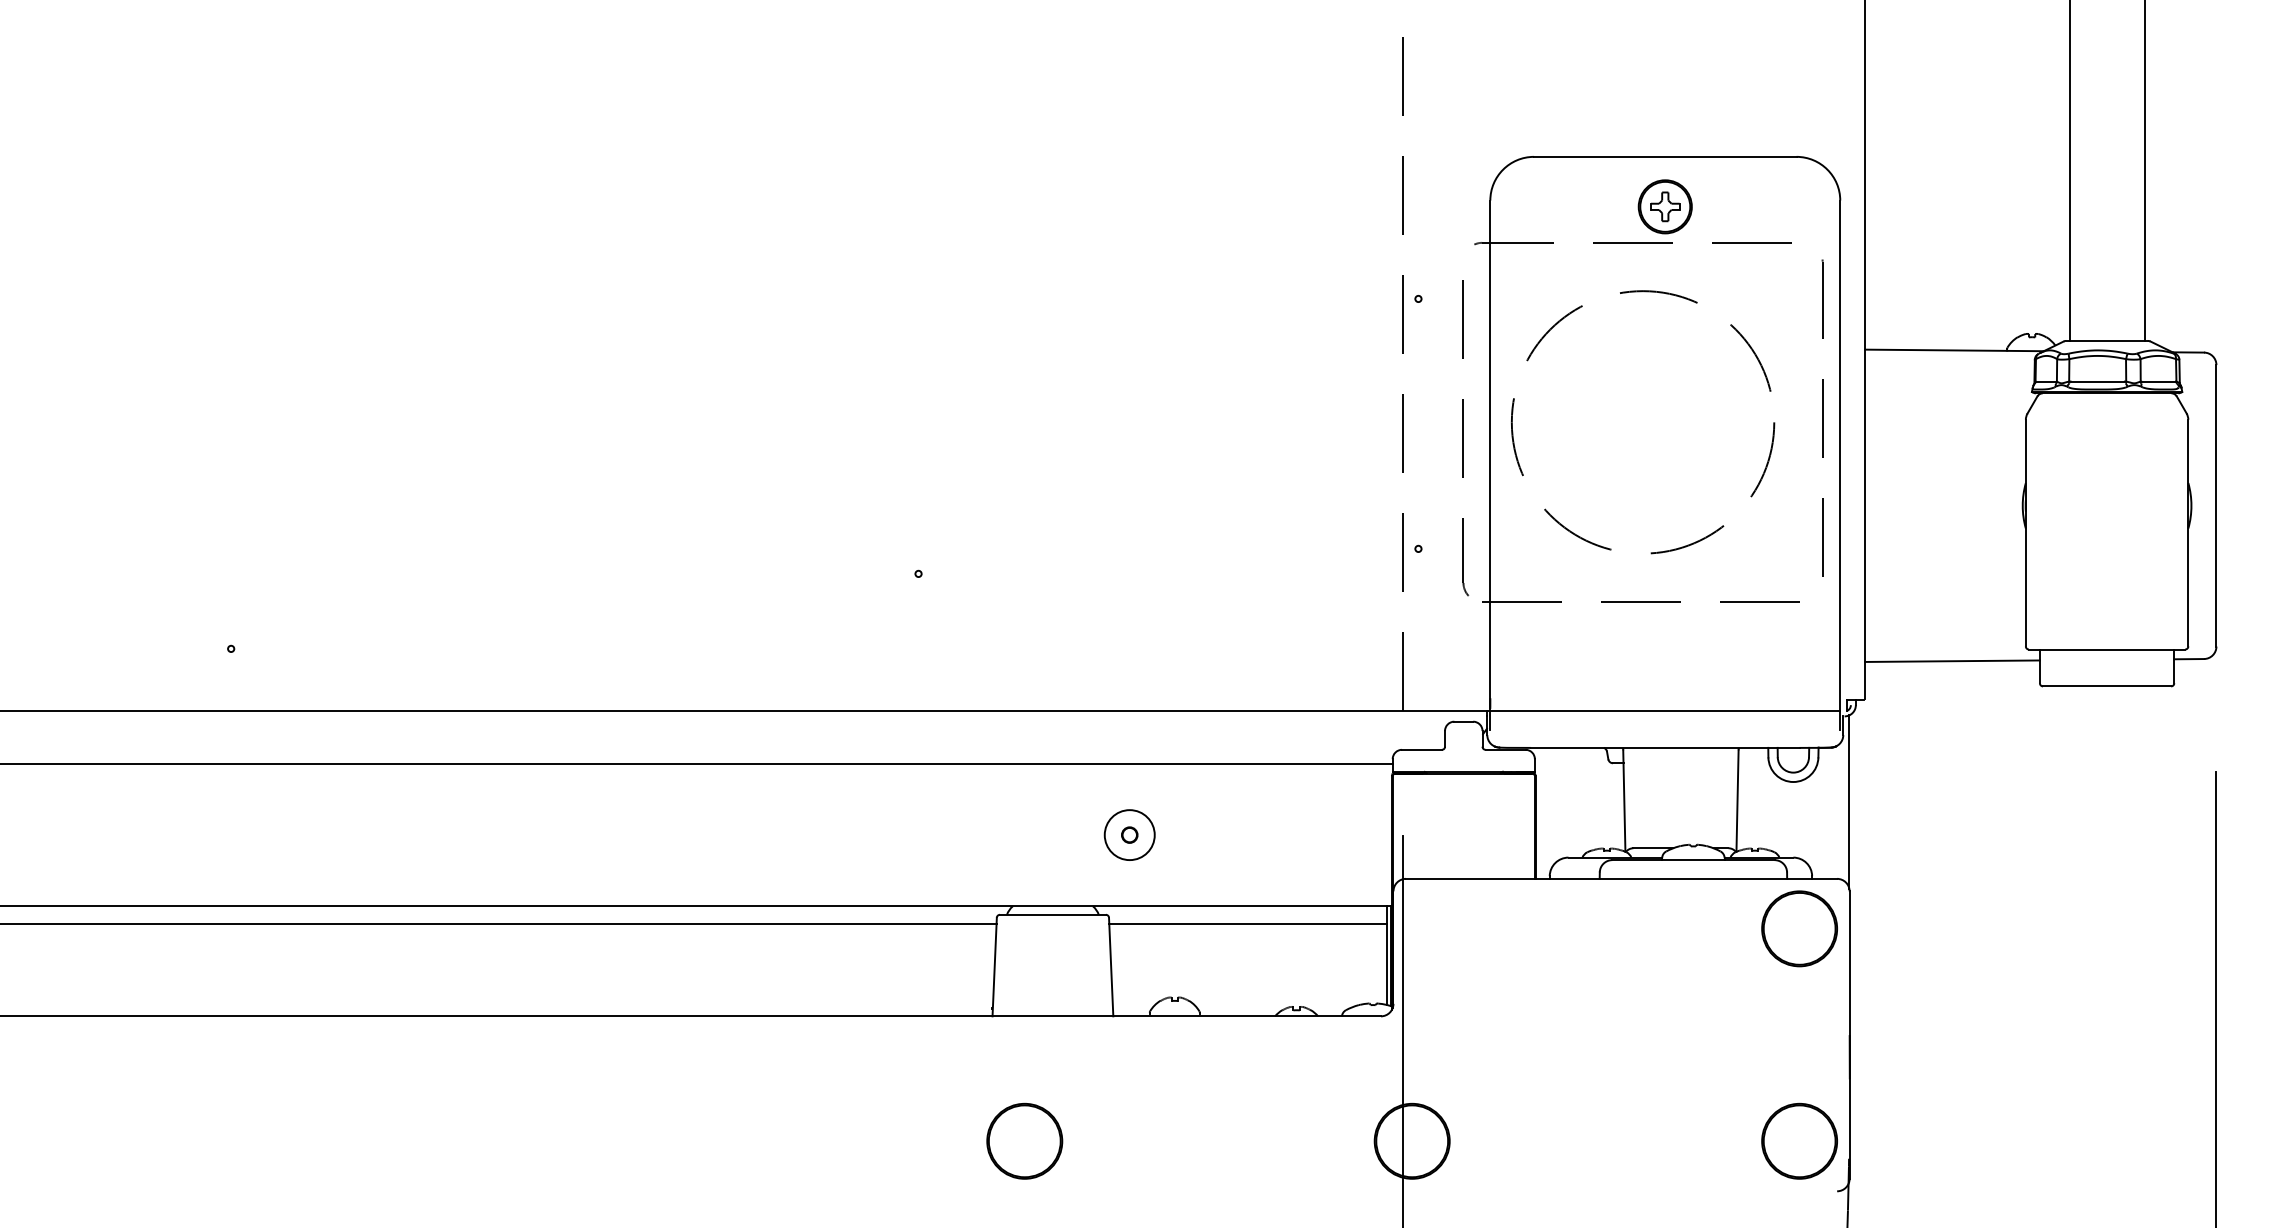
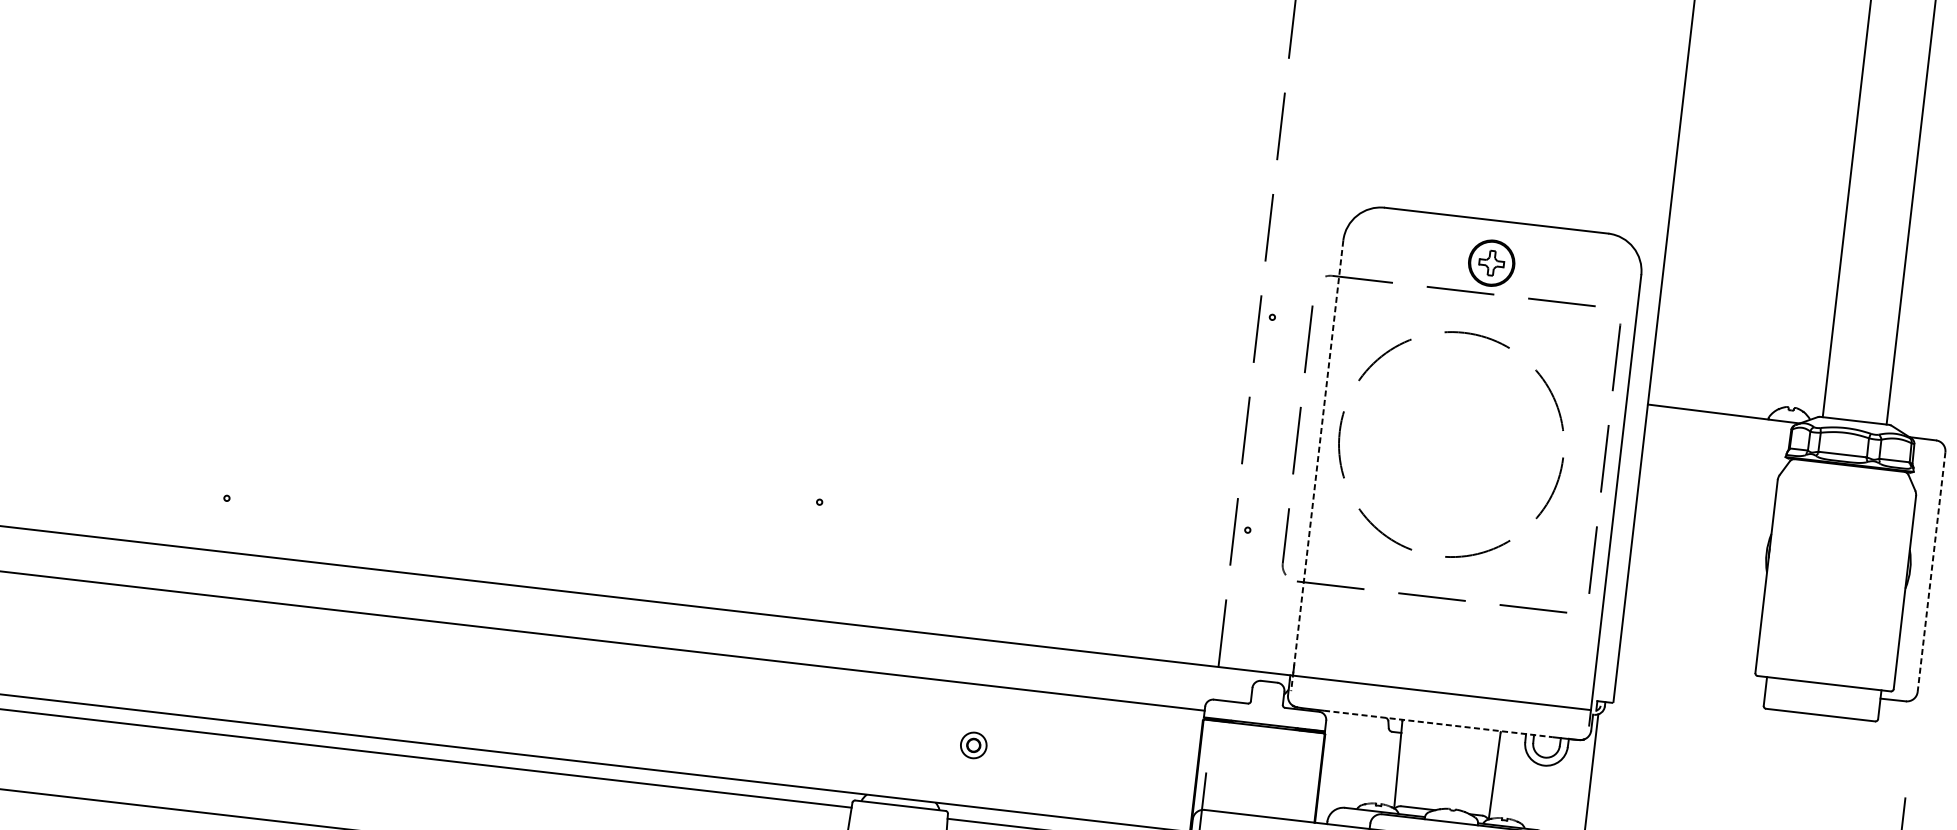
line: (1490, 465) -> (1317, 466), solid -> dashed
line: (2216, 505) -> (1931, 571), solid -> dashed
line: (1952, 660) -> (1691, 677), removed
line: (1665, 747) -> (1438, 723), solid -> dashed
circle: (1129, 835) -> (973, 745), size x0.6

